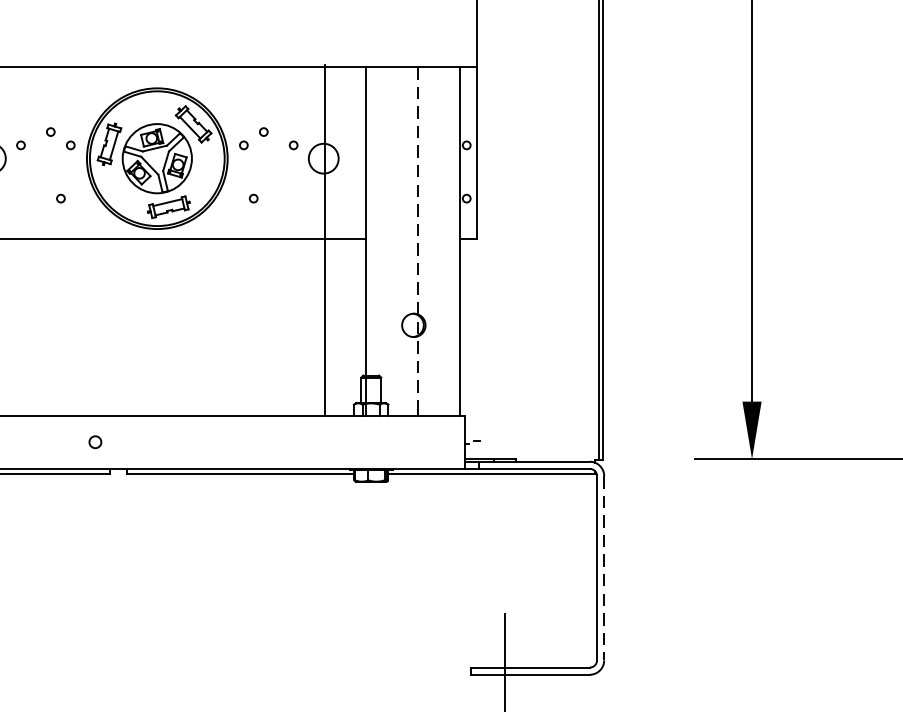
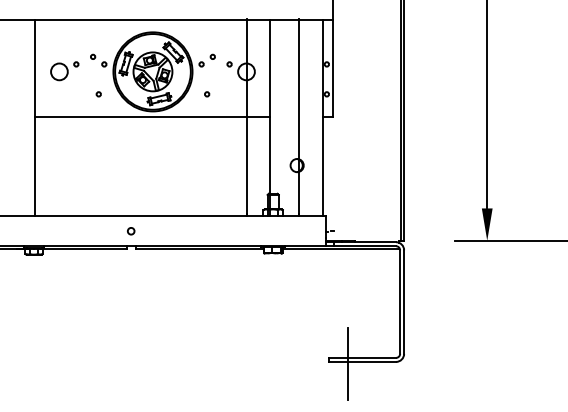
line: (418, 238) -> (299, 116), dashed -> solid
circle: (95, 442) -> (131, 231), moved
line: (604, 568) -> (404, 302), dashed -> solid

